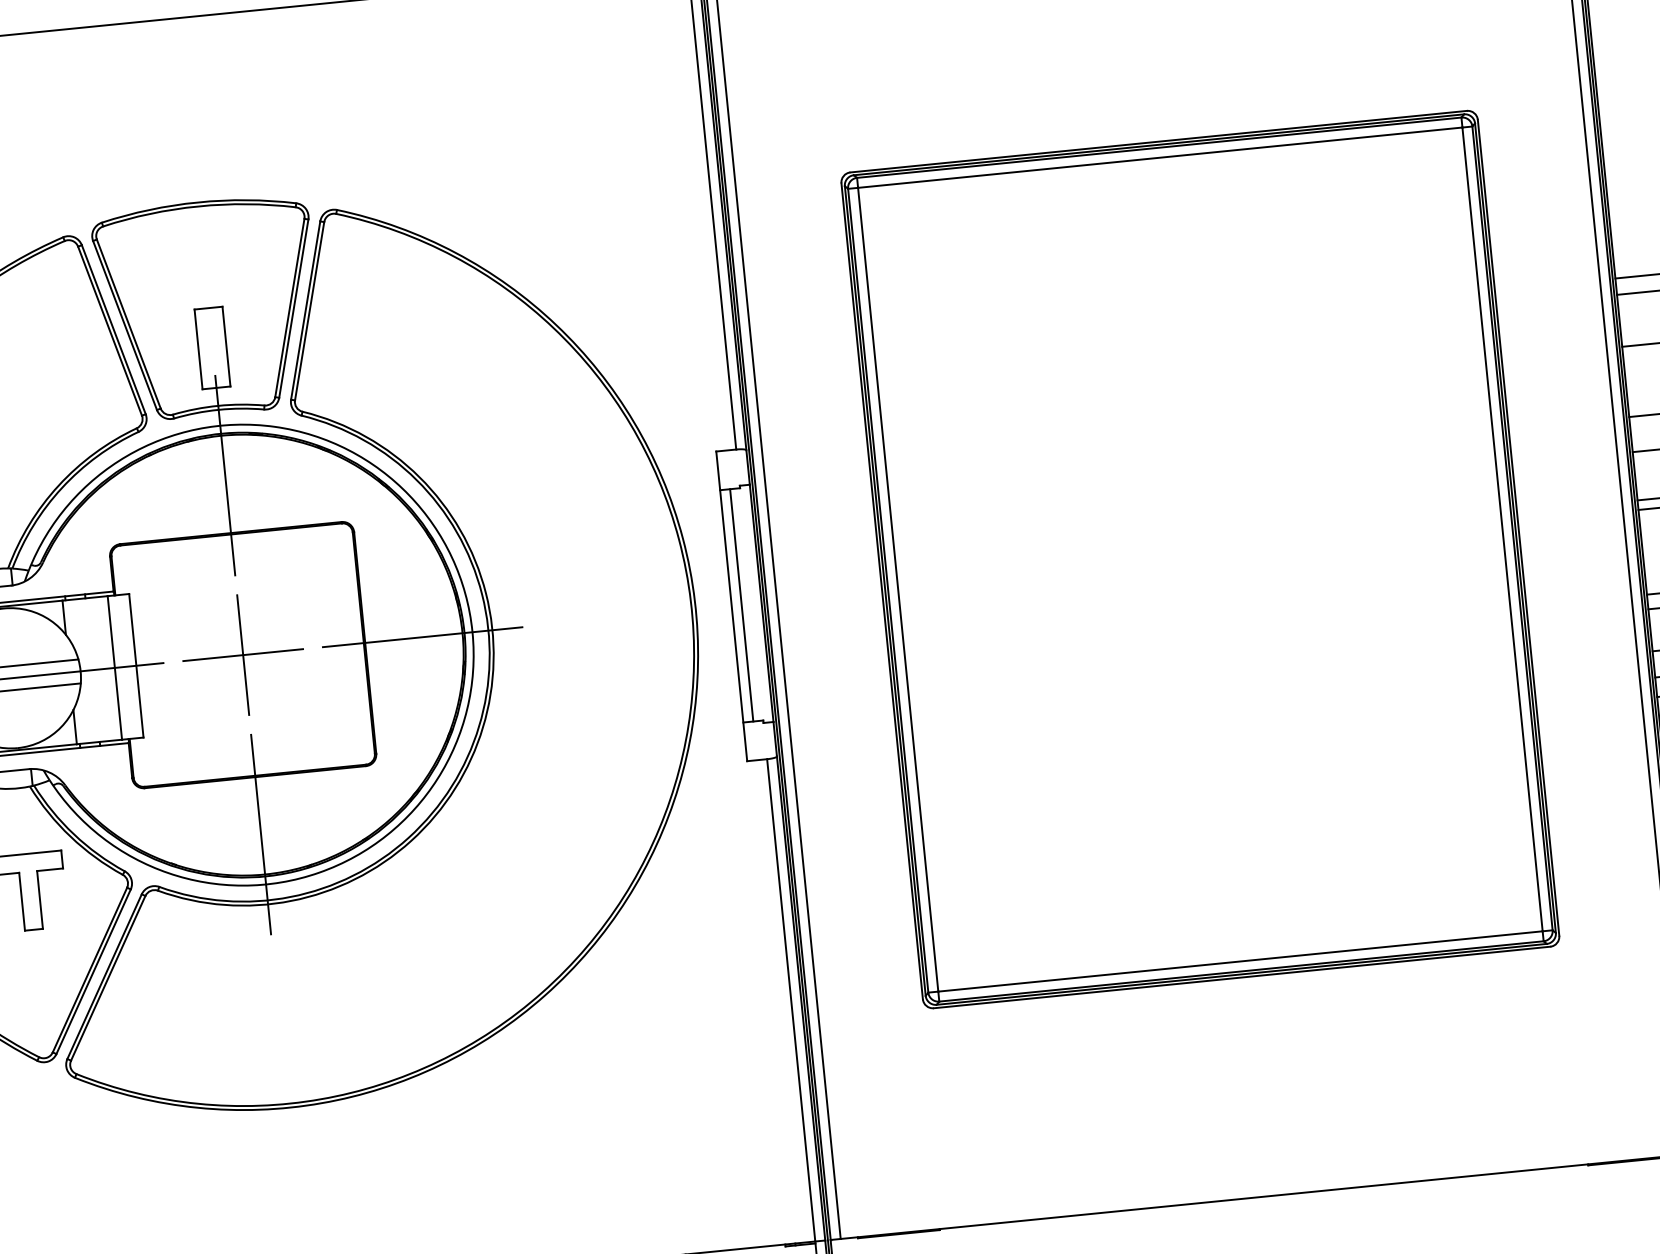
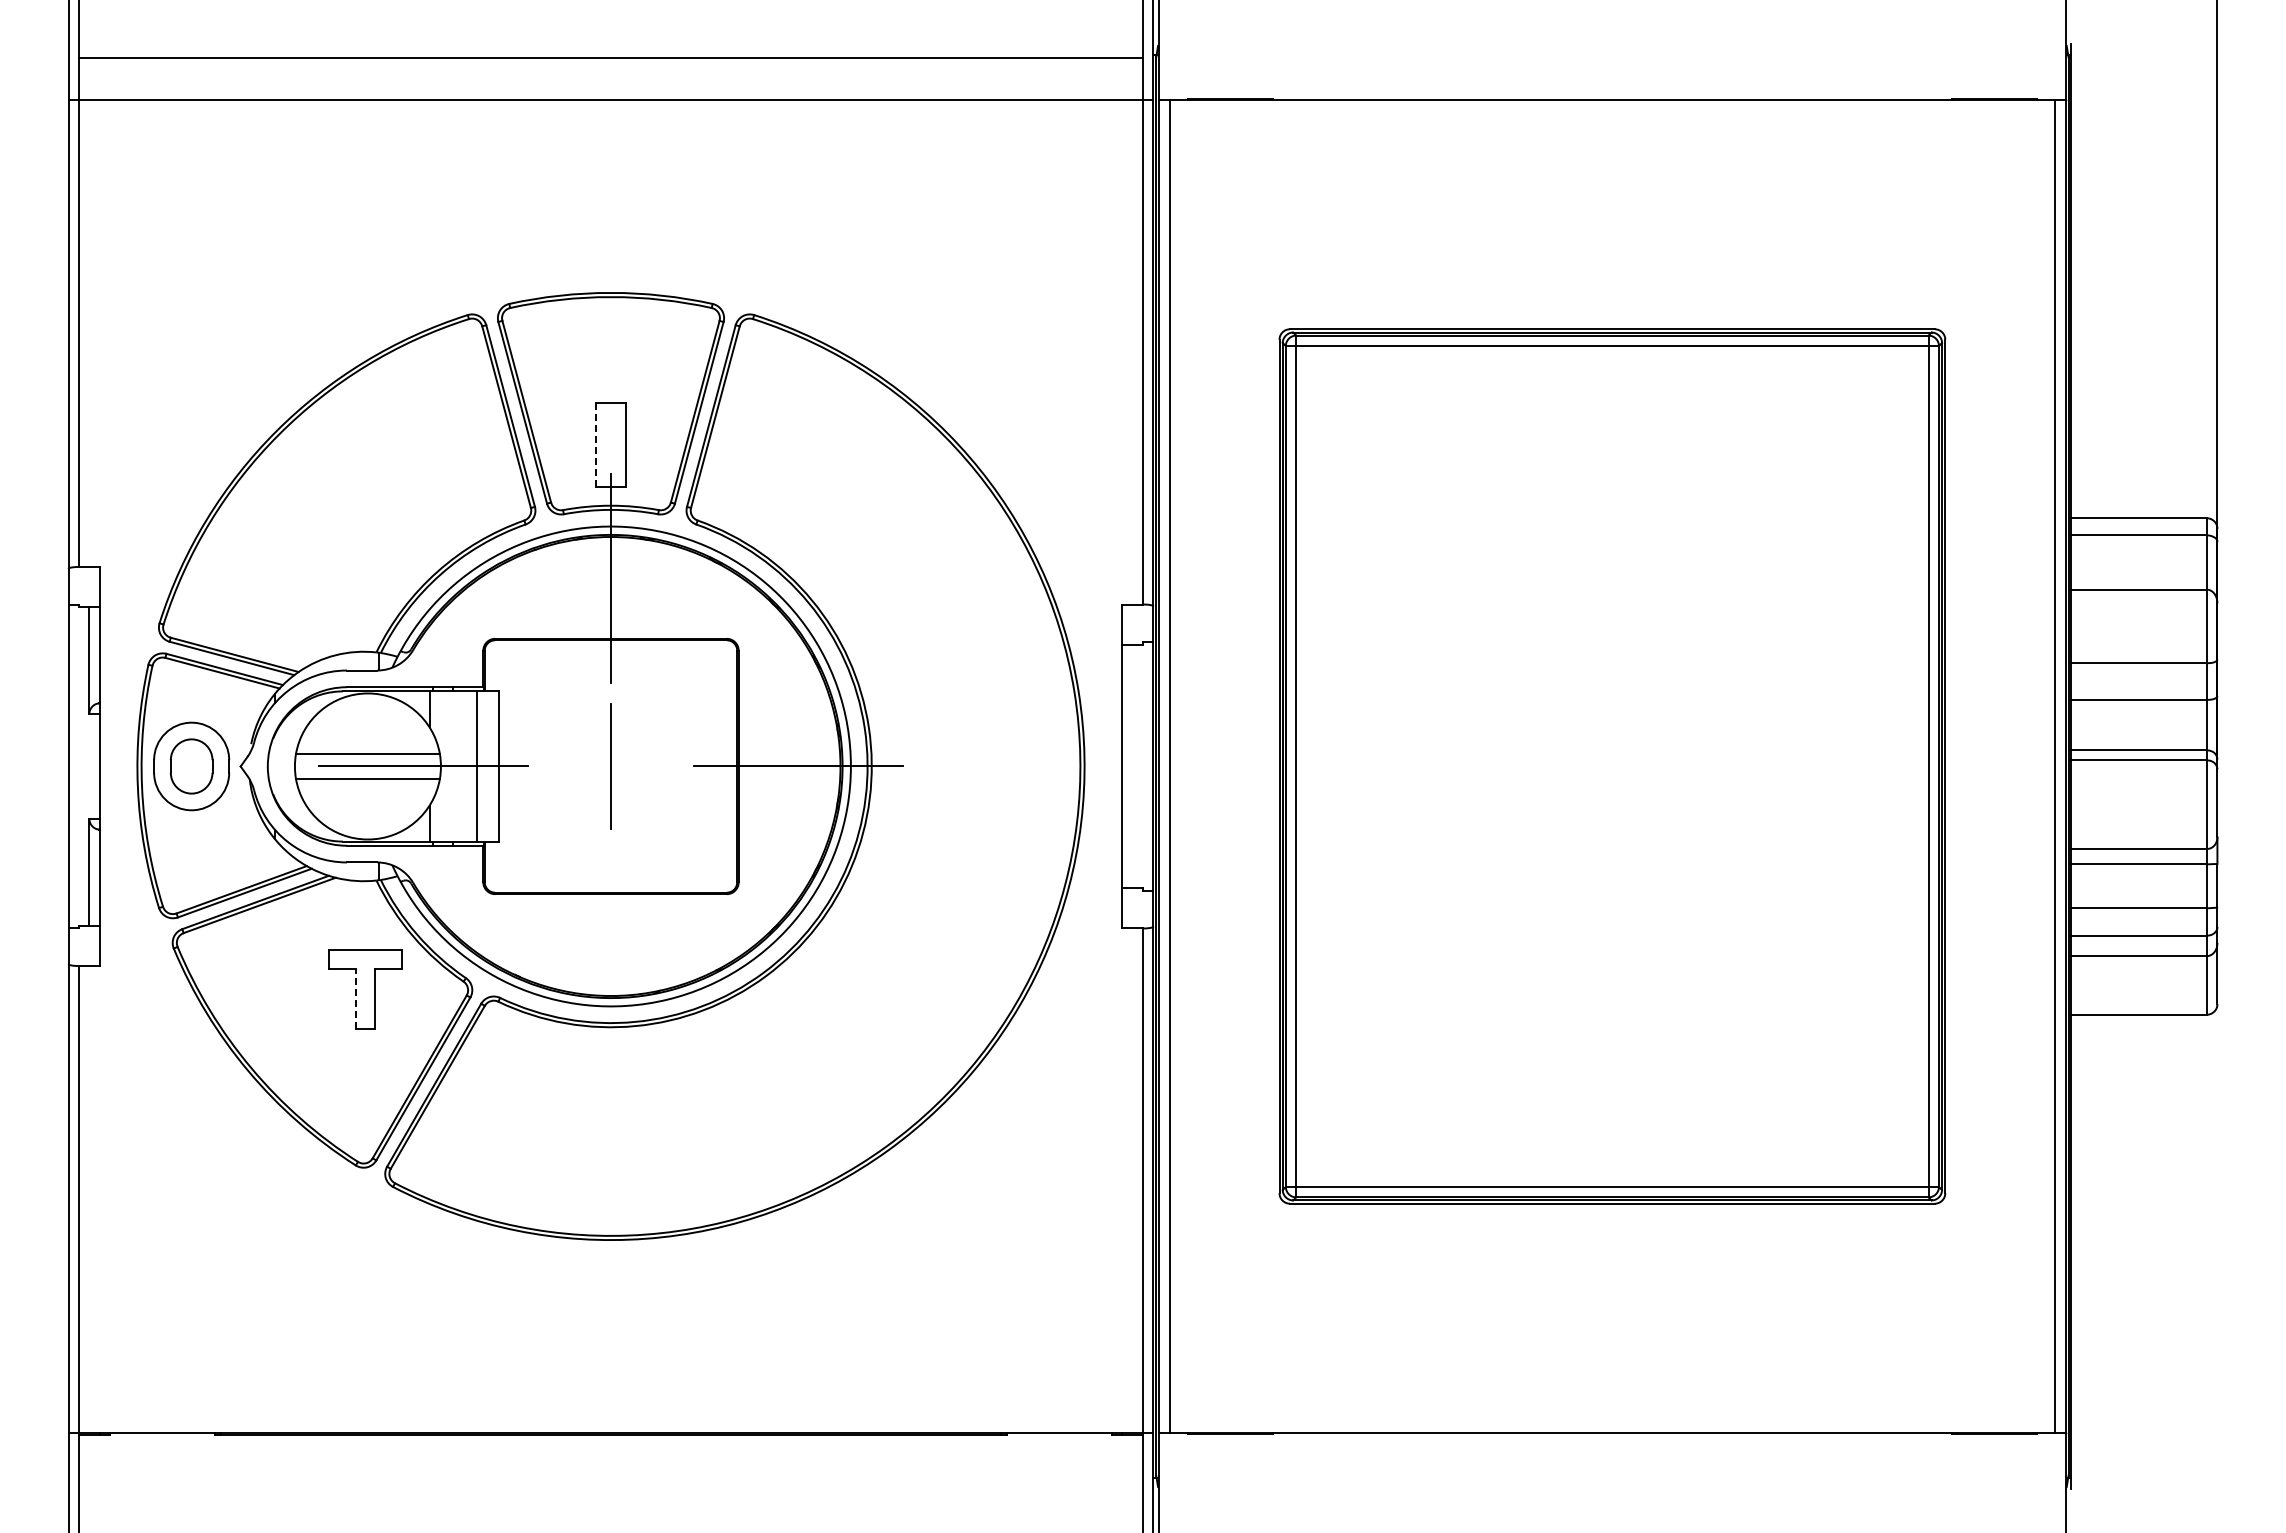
line: (198, 349) -> (596, 445), solid -> dashed
line: (741, 605) -> (1132, 766), removed
line: (242, 655) -> (610, 766), removed
line: (261, 833) -> (611, 953), removed
line: (22, 901) -> (356, 998), solid -> dashed

